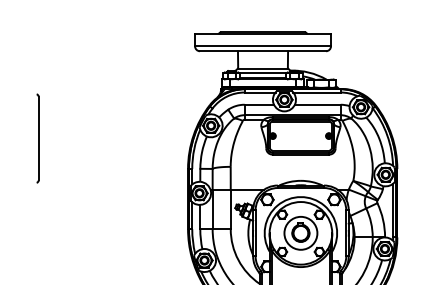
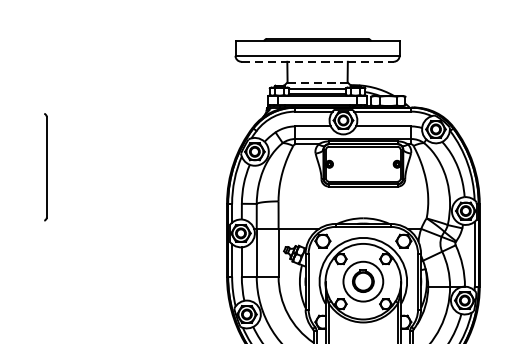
line: (263, 51) -> (318, 62), solid -> dashed
line: (263, 68) -> (318, 82), solid -> dashed

